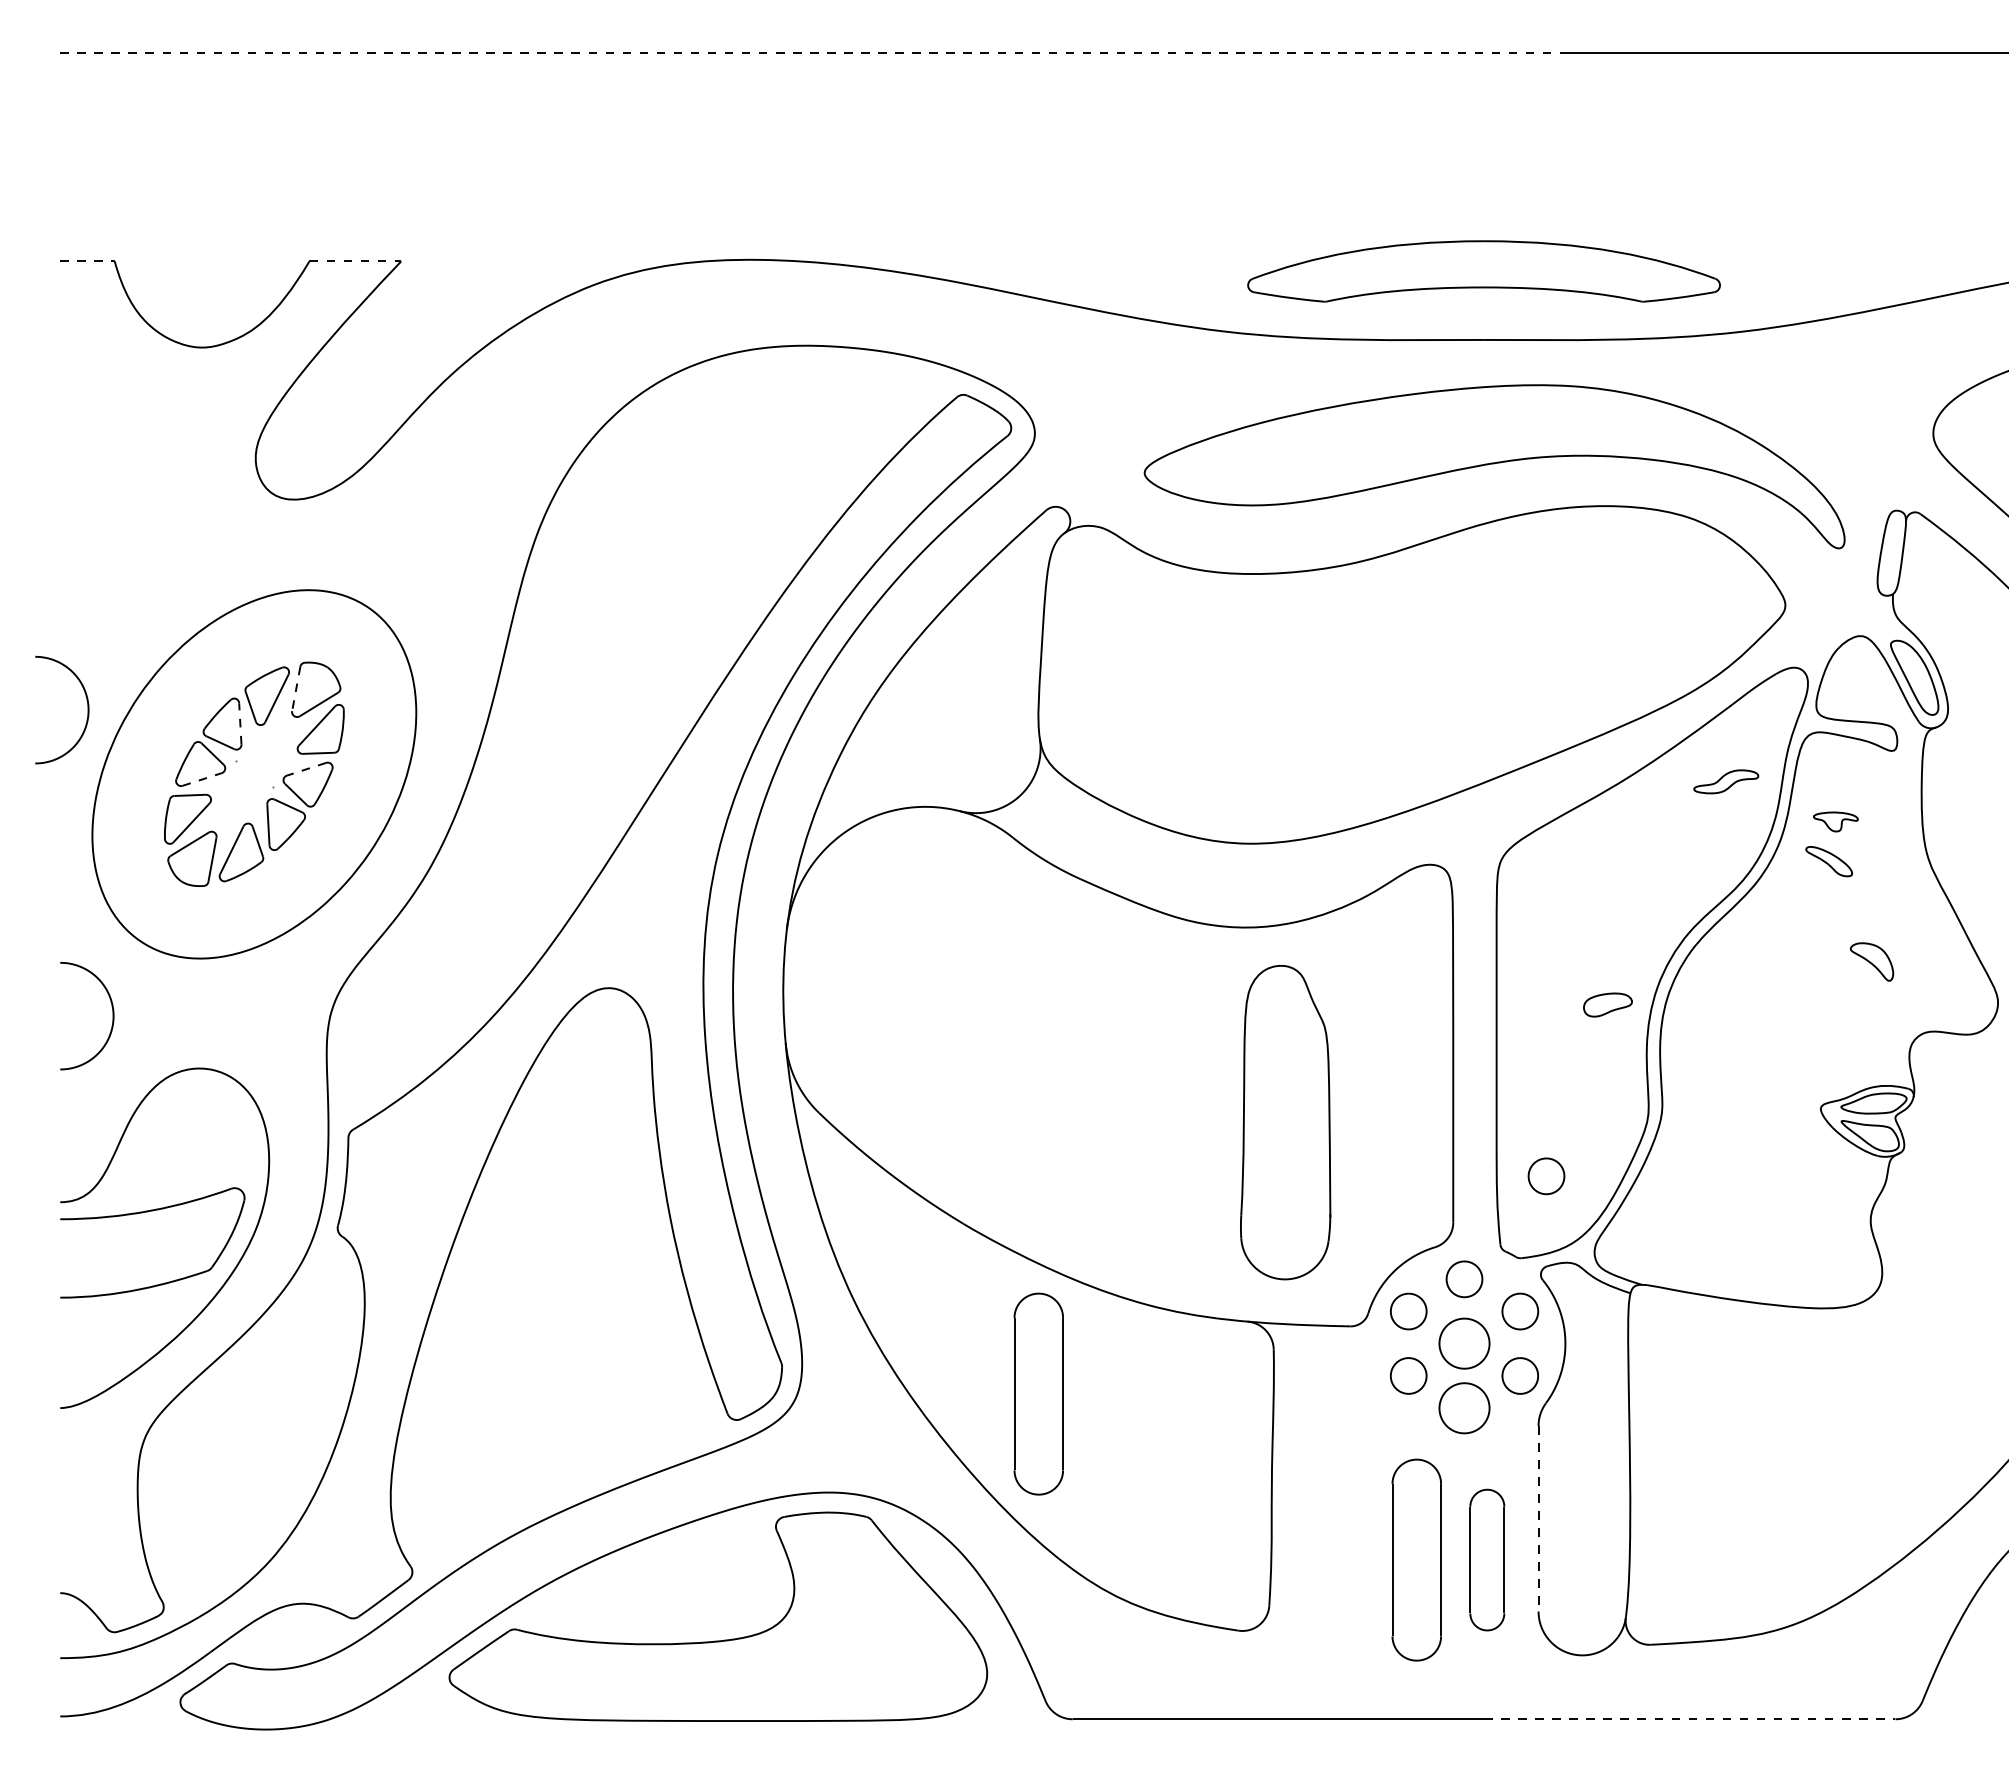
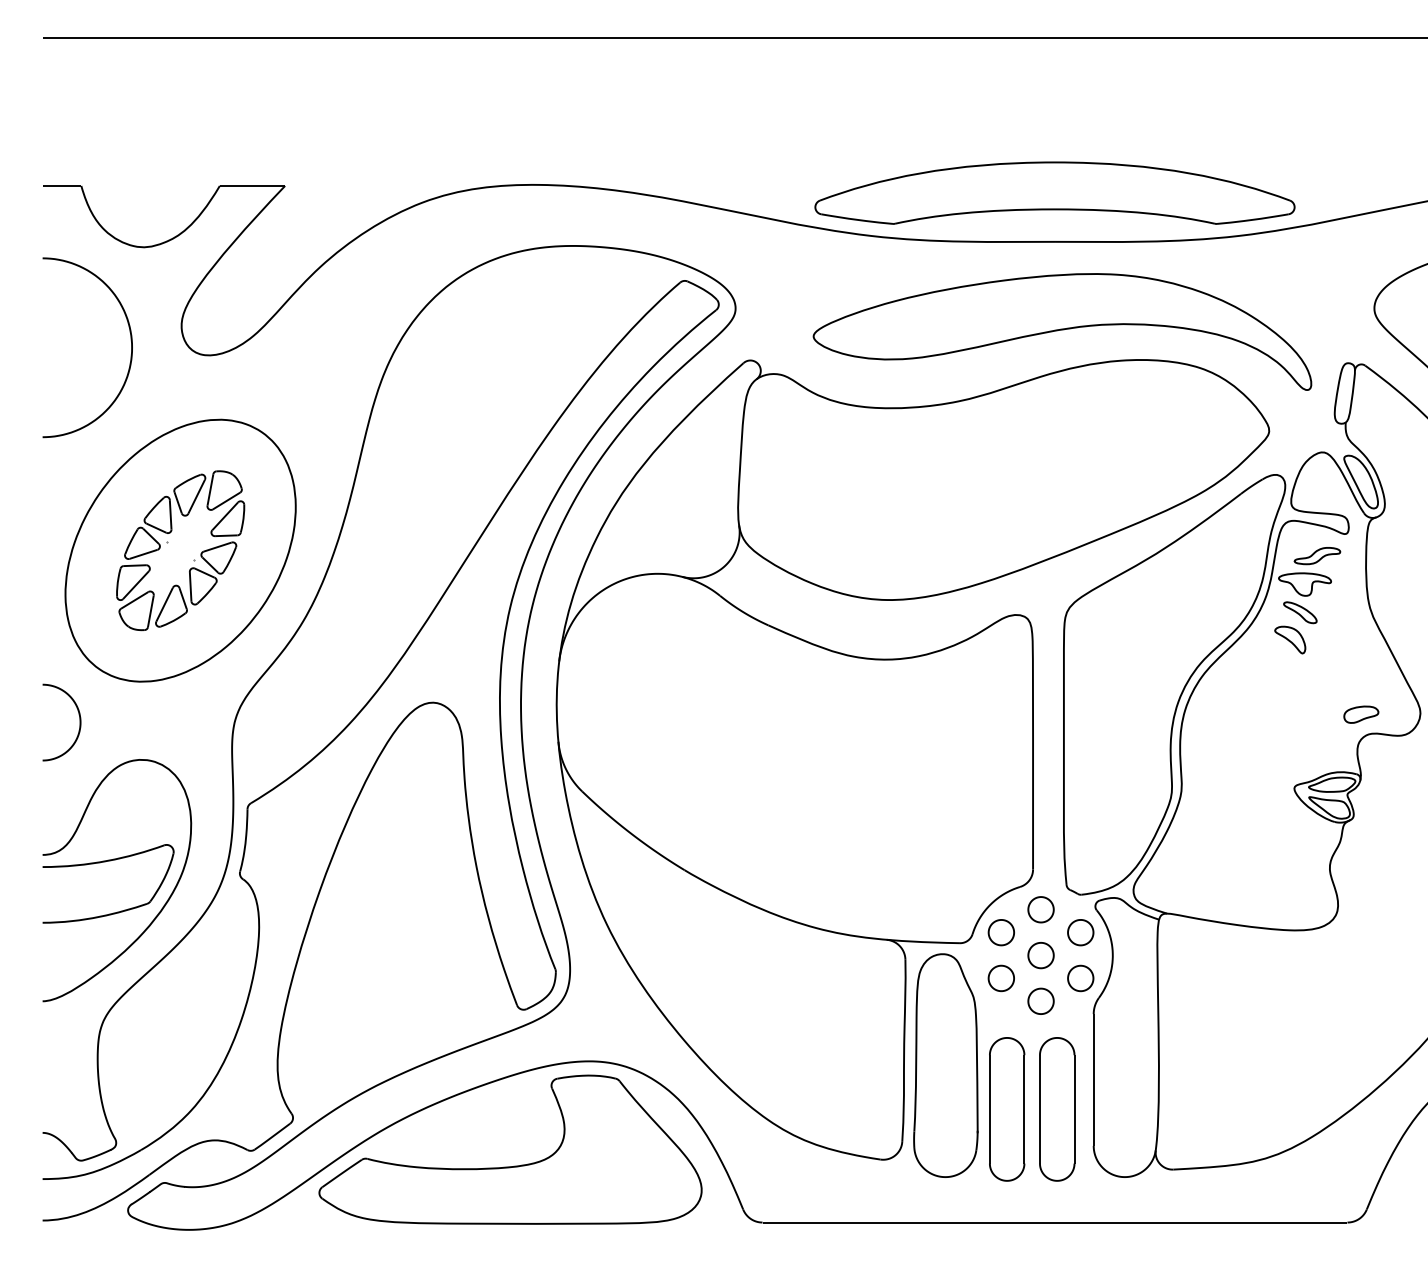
line: (811, 53) -> (576, 38), dashed -> solid
line: (87, 261) -> (62, 186), dashed -> solid
line: (355, 261) -> (252, 186), dashed -> solid
part: (1483, 271) -> (1054, 193), size x1.43
curve: (184, 480) -> (130, 341), added
line: (296, 688) -> (210, 489), dashed -> solid
curve: (87, 710) -> (62, 505), removed
line: (240, 723) -> (170, 514), dashed -> solid
line: (306, 769) -> (217, 547), dashed -> solid
line: (202, 779) -> (143, 554), dashed -> solid
part: (1726, 781) -> (1317, 555), moved
part: (1835, 821) -> (1304, 584), size x1.67
part: (1871, 961) -> (1289, 639), moved
part: (1607, 1004) -> (1361, 714), moved
part: (1285, 1122) -> (945, 1065), moved
part: (1546, 1176) -> (1099, 836), removed
part: (1464, 1343) -> (1041, 955), size x0.71
part: (1038, 1393) -> (738, 990), removed
part: (1464, 1407) -> (1041, 1000), size x0.71
line: (1538, 1518) -> (1093, 1079), dashed -> solid
part: (1487, 1559) -> (1057, 1108), size x1.43
line: (1689, 1719) -> (1201, 1222), dashed -> solid

